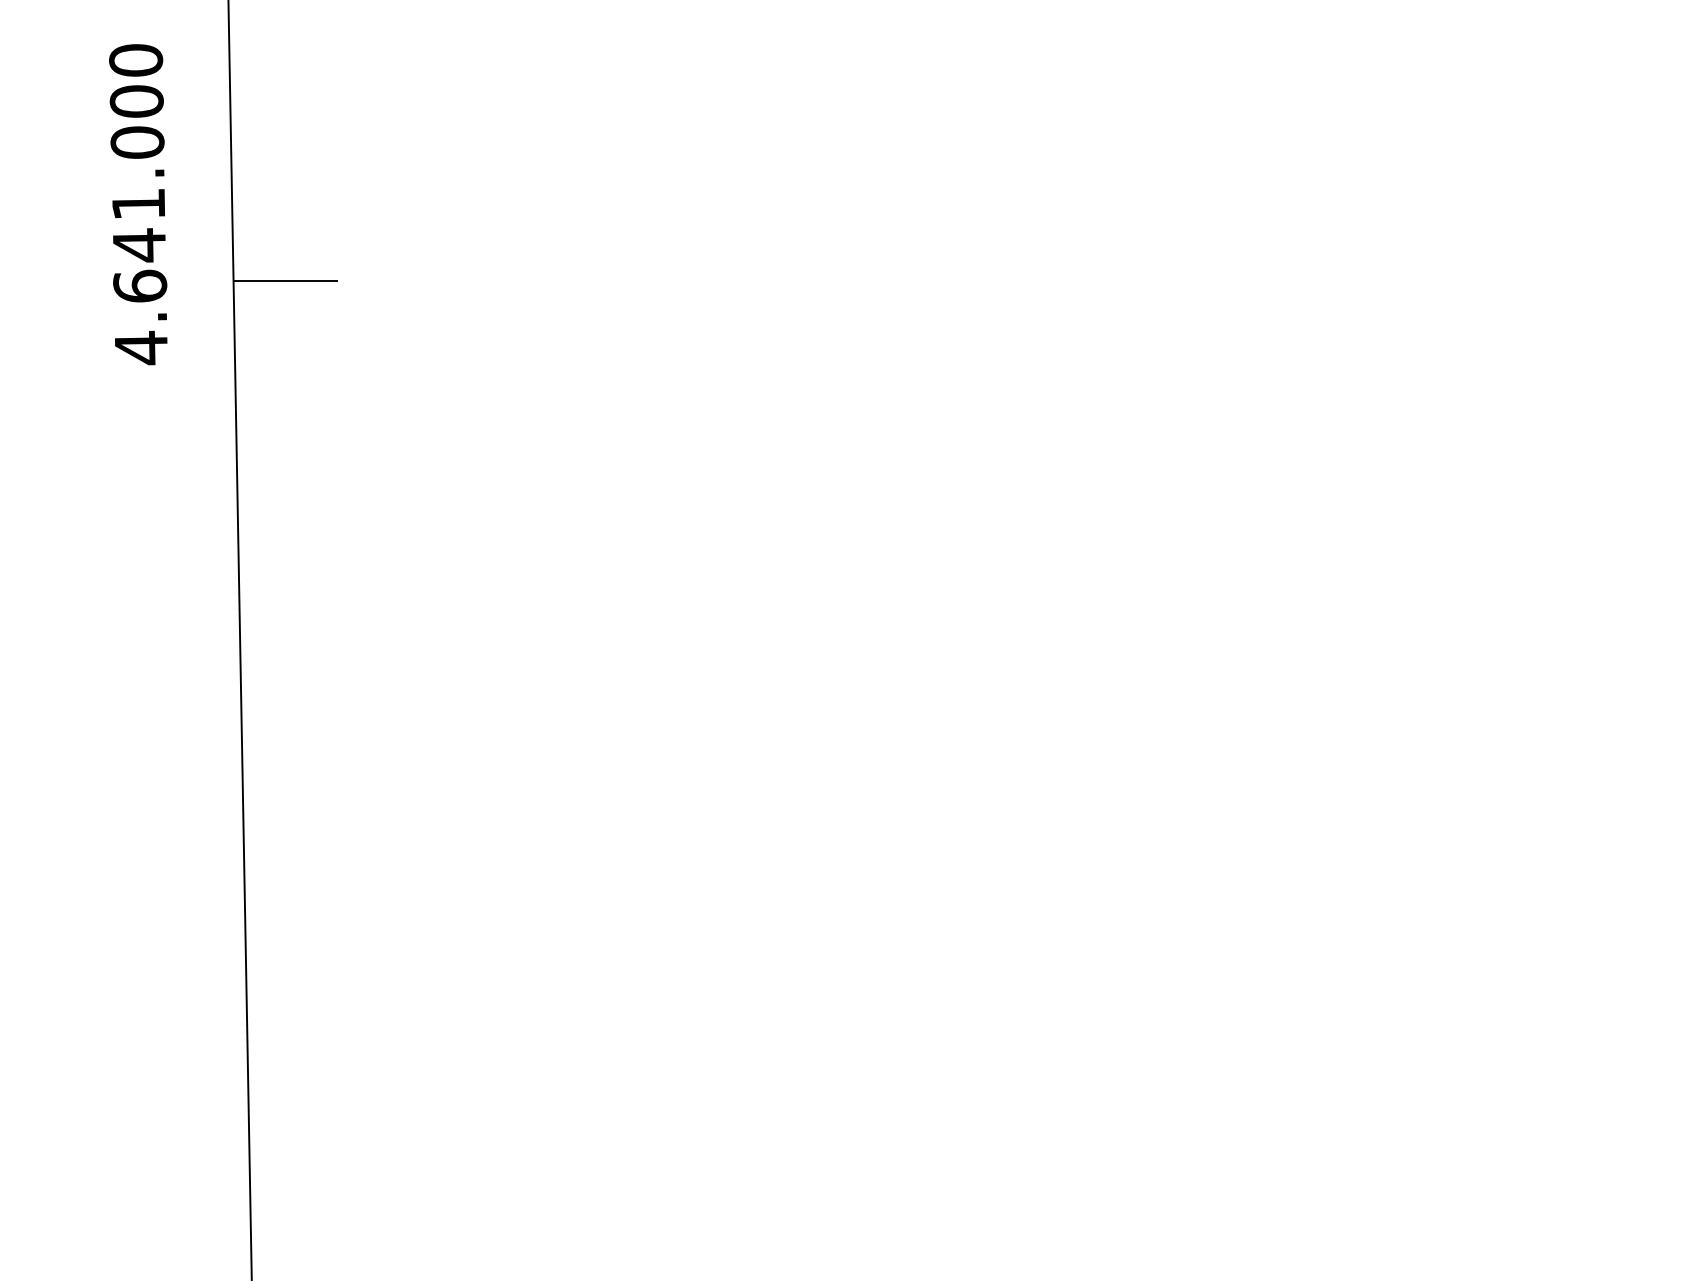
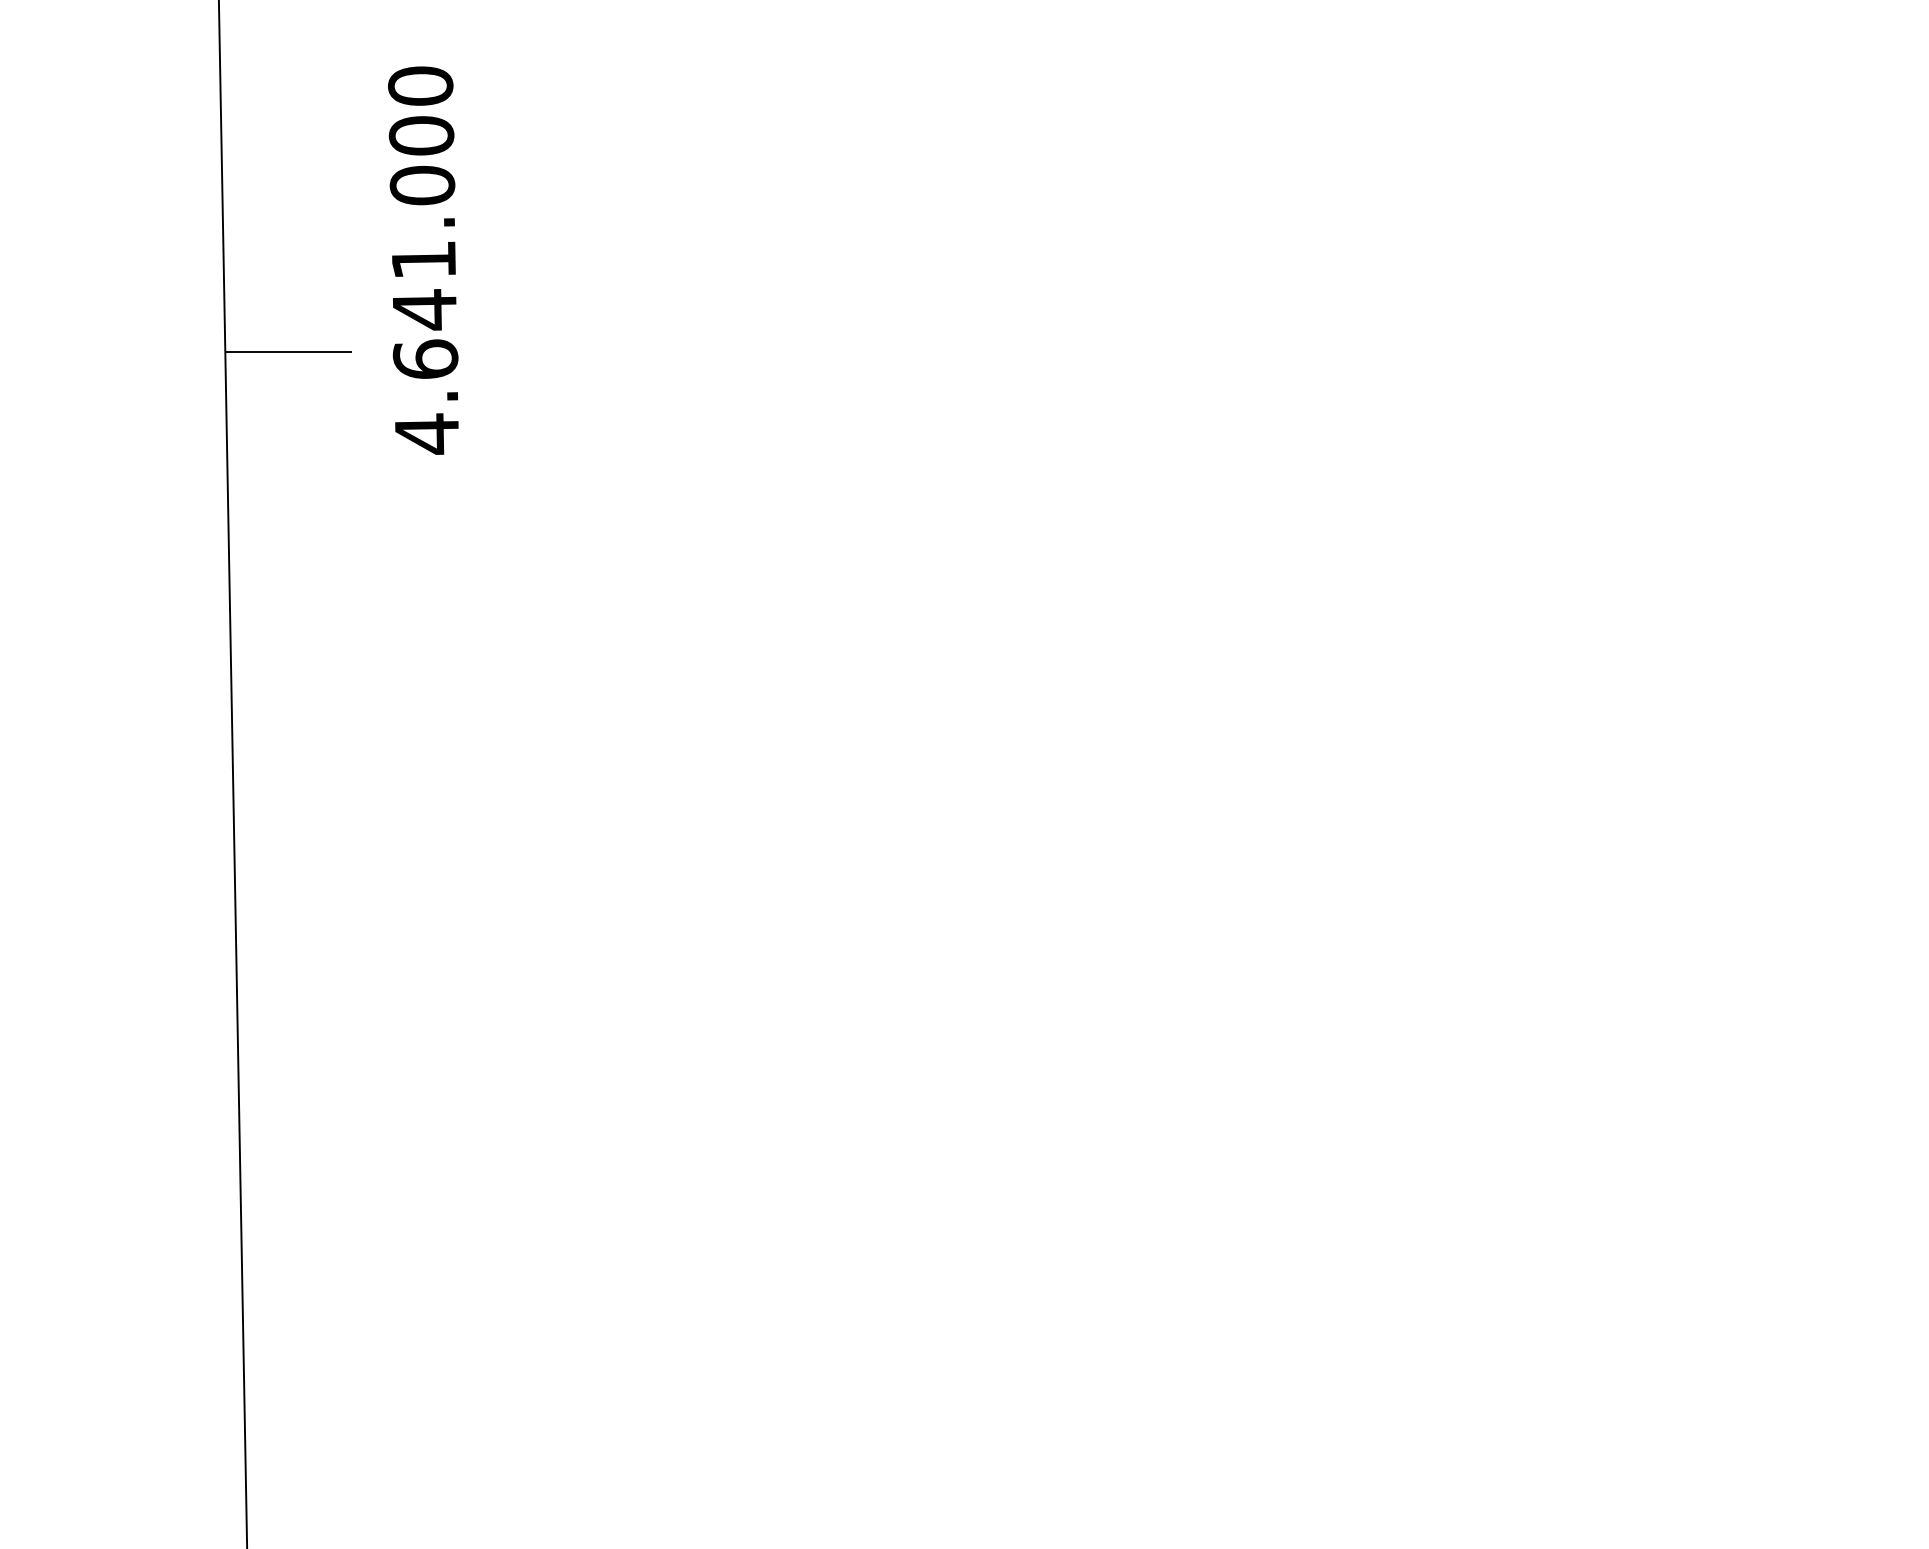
text: (138, 204) -> (423, 260), moved

